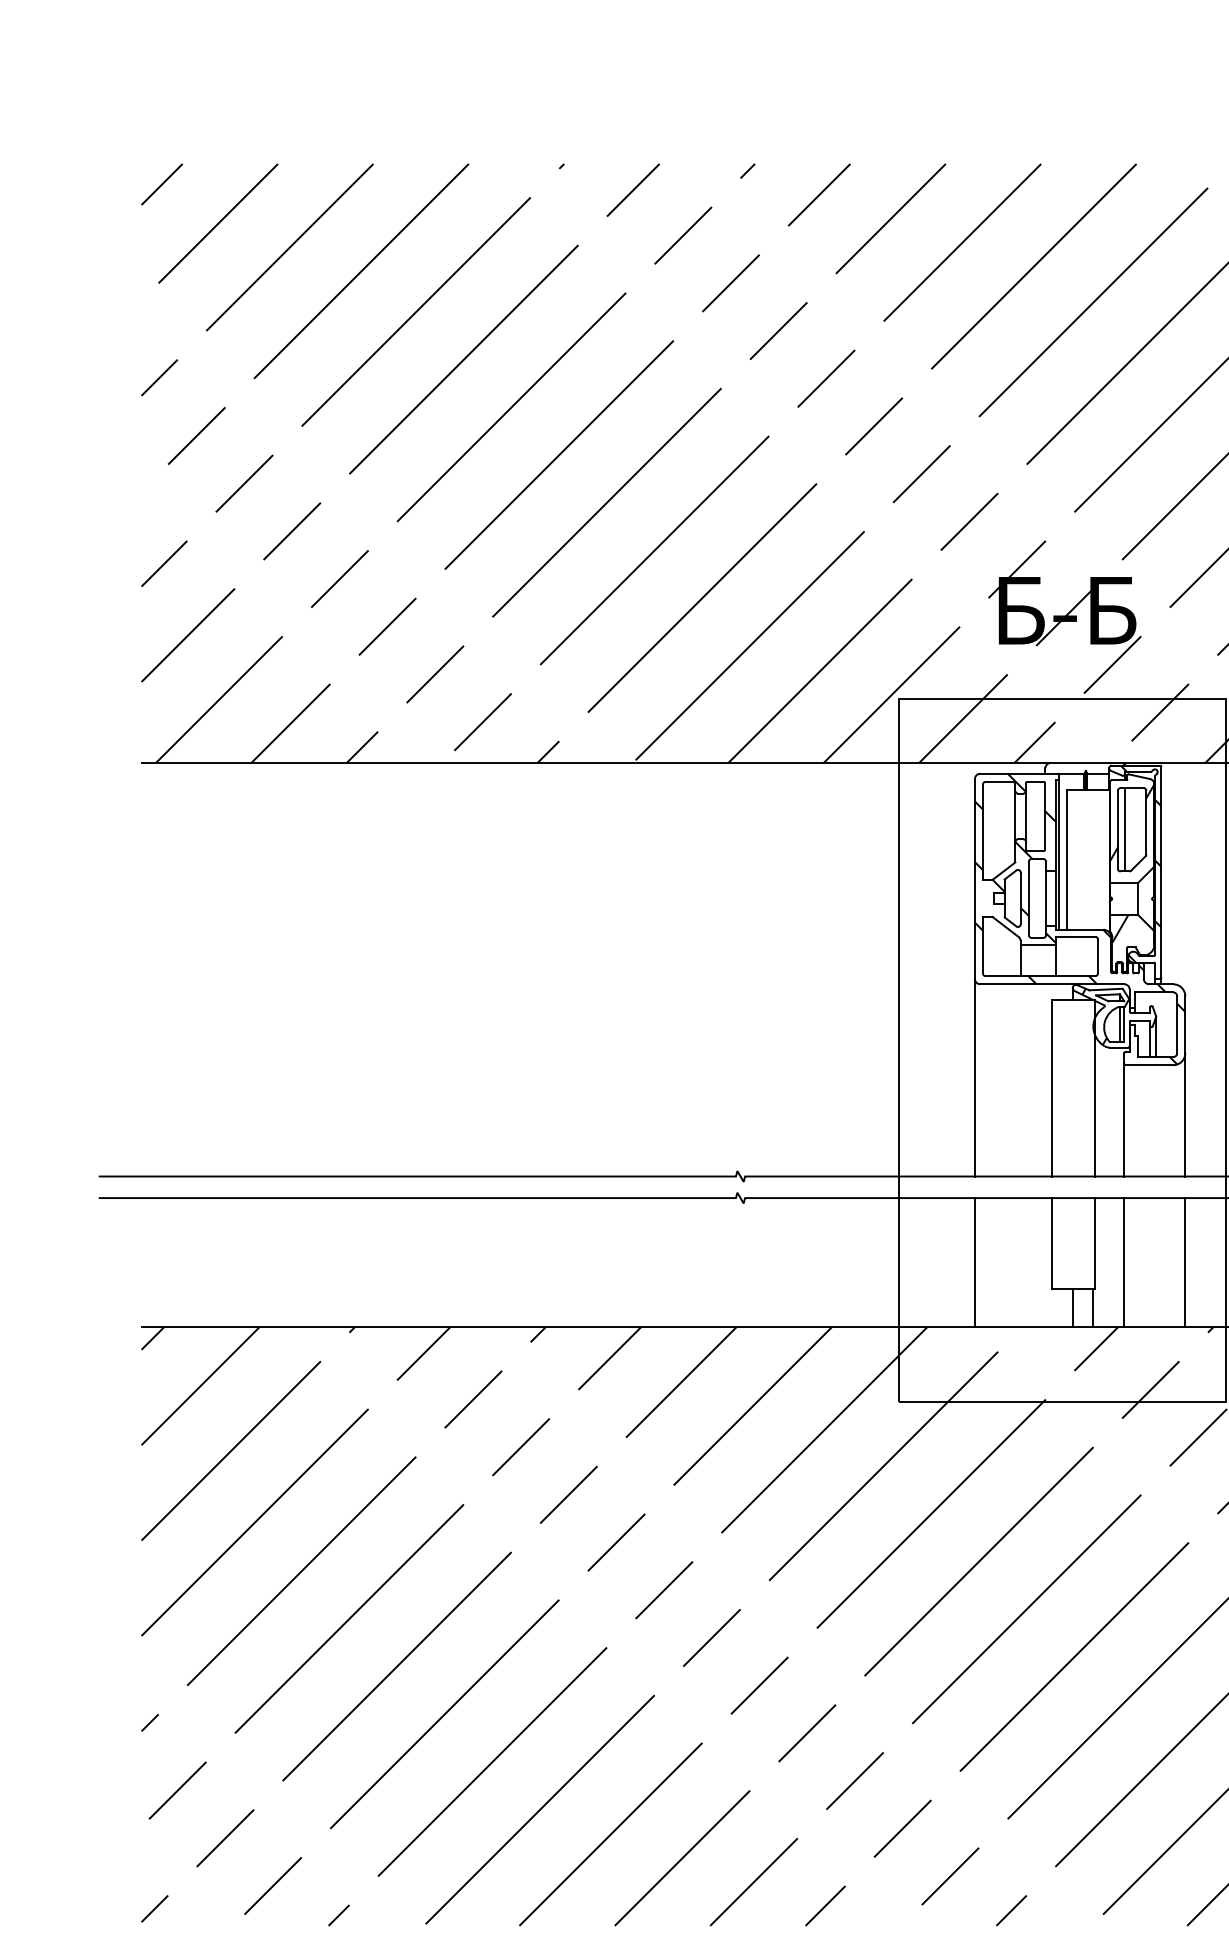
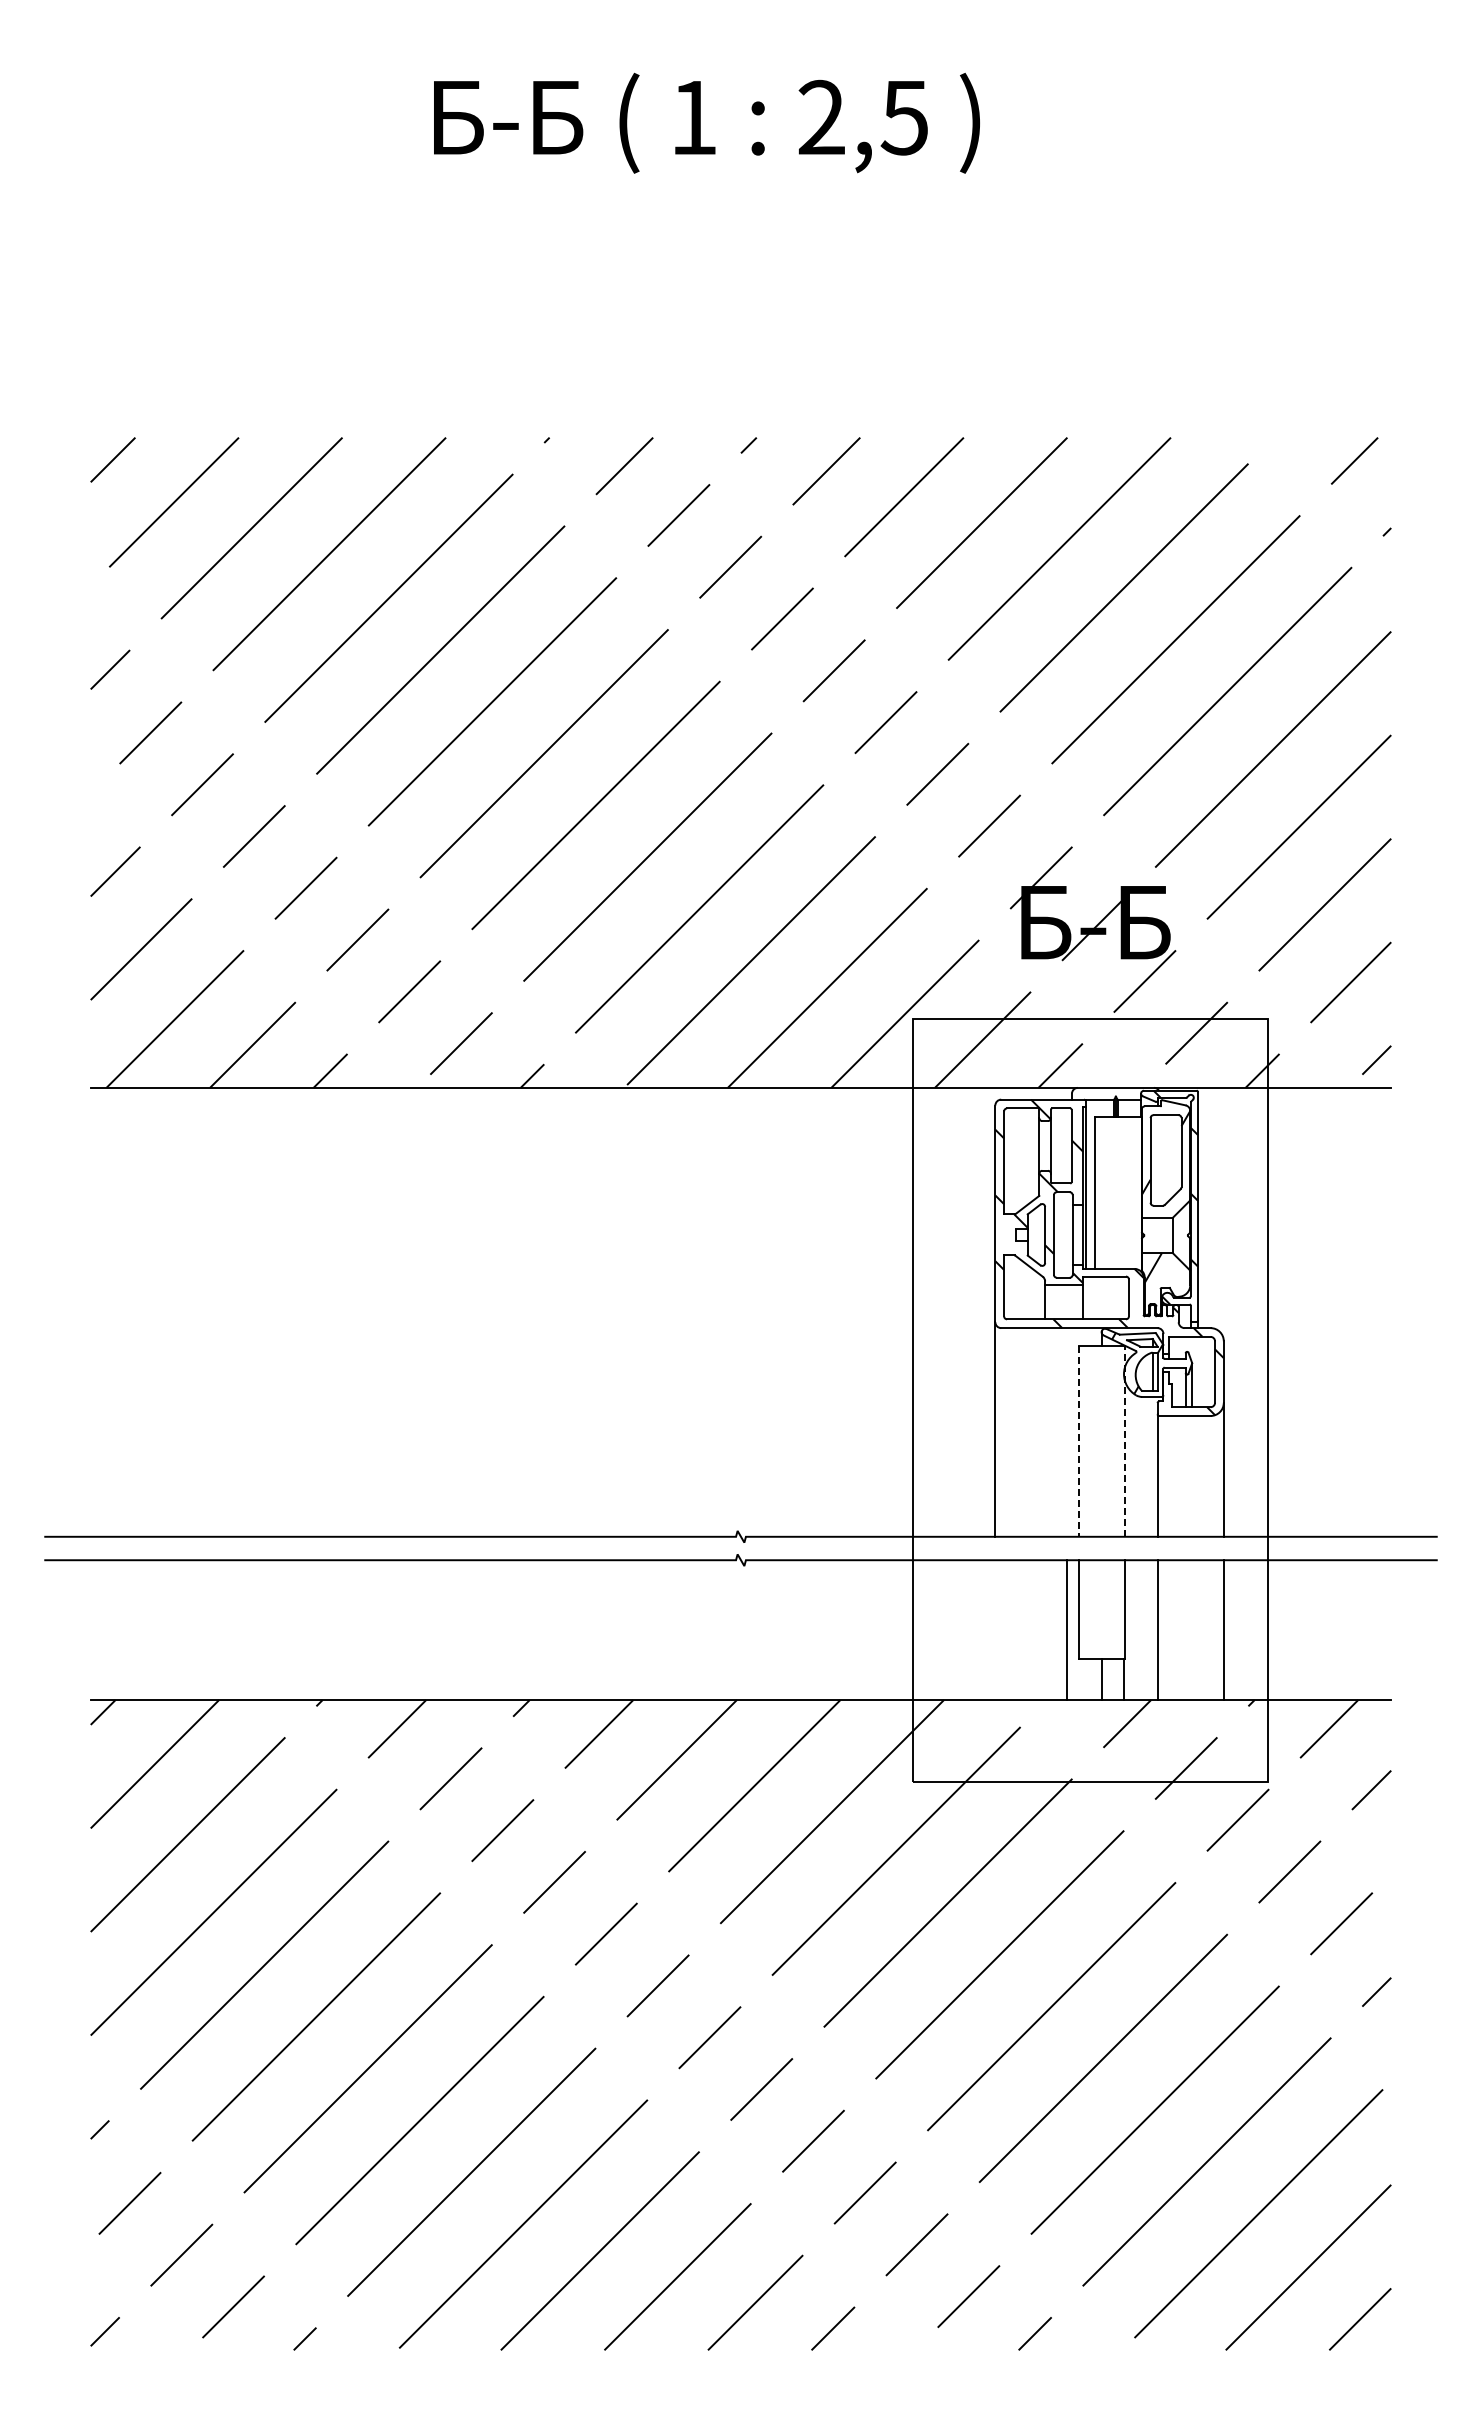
line: (1125, 829) -> (1158, 1160), removed
line: (1051, 1088) -> (1078, 1441), solid -> dashed
line: (1094, 1088) -> (1125, 1441), solid -> dashed
line: (975, 1262) -> (1067, 1630), moved

